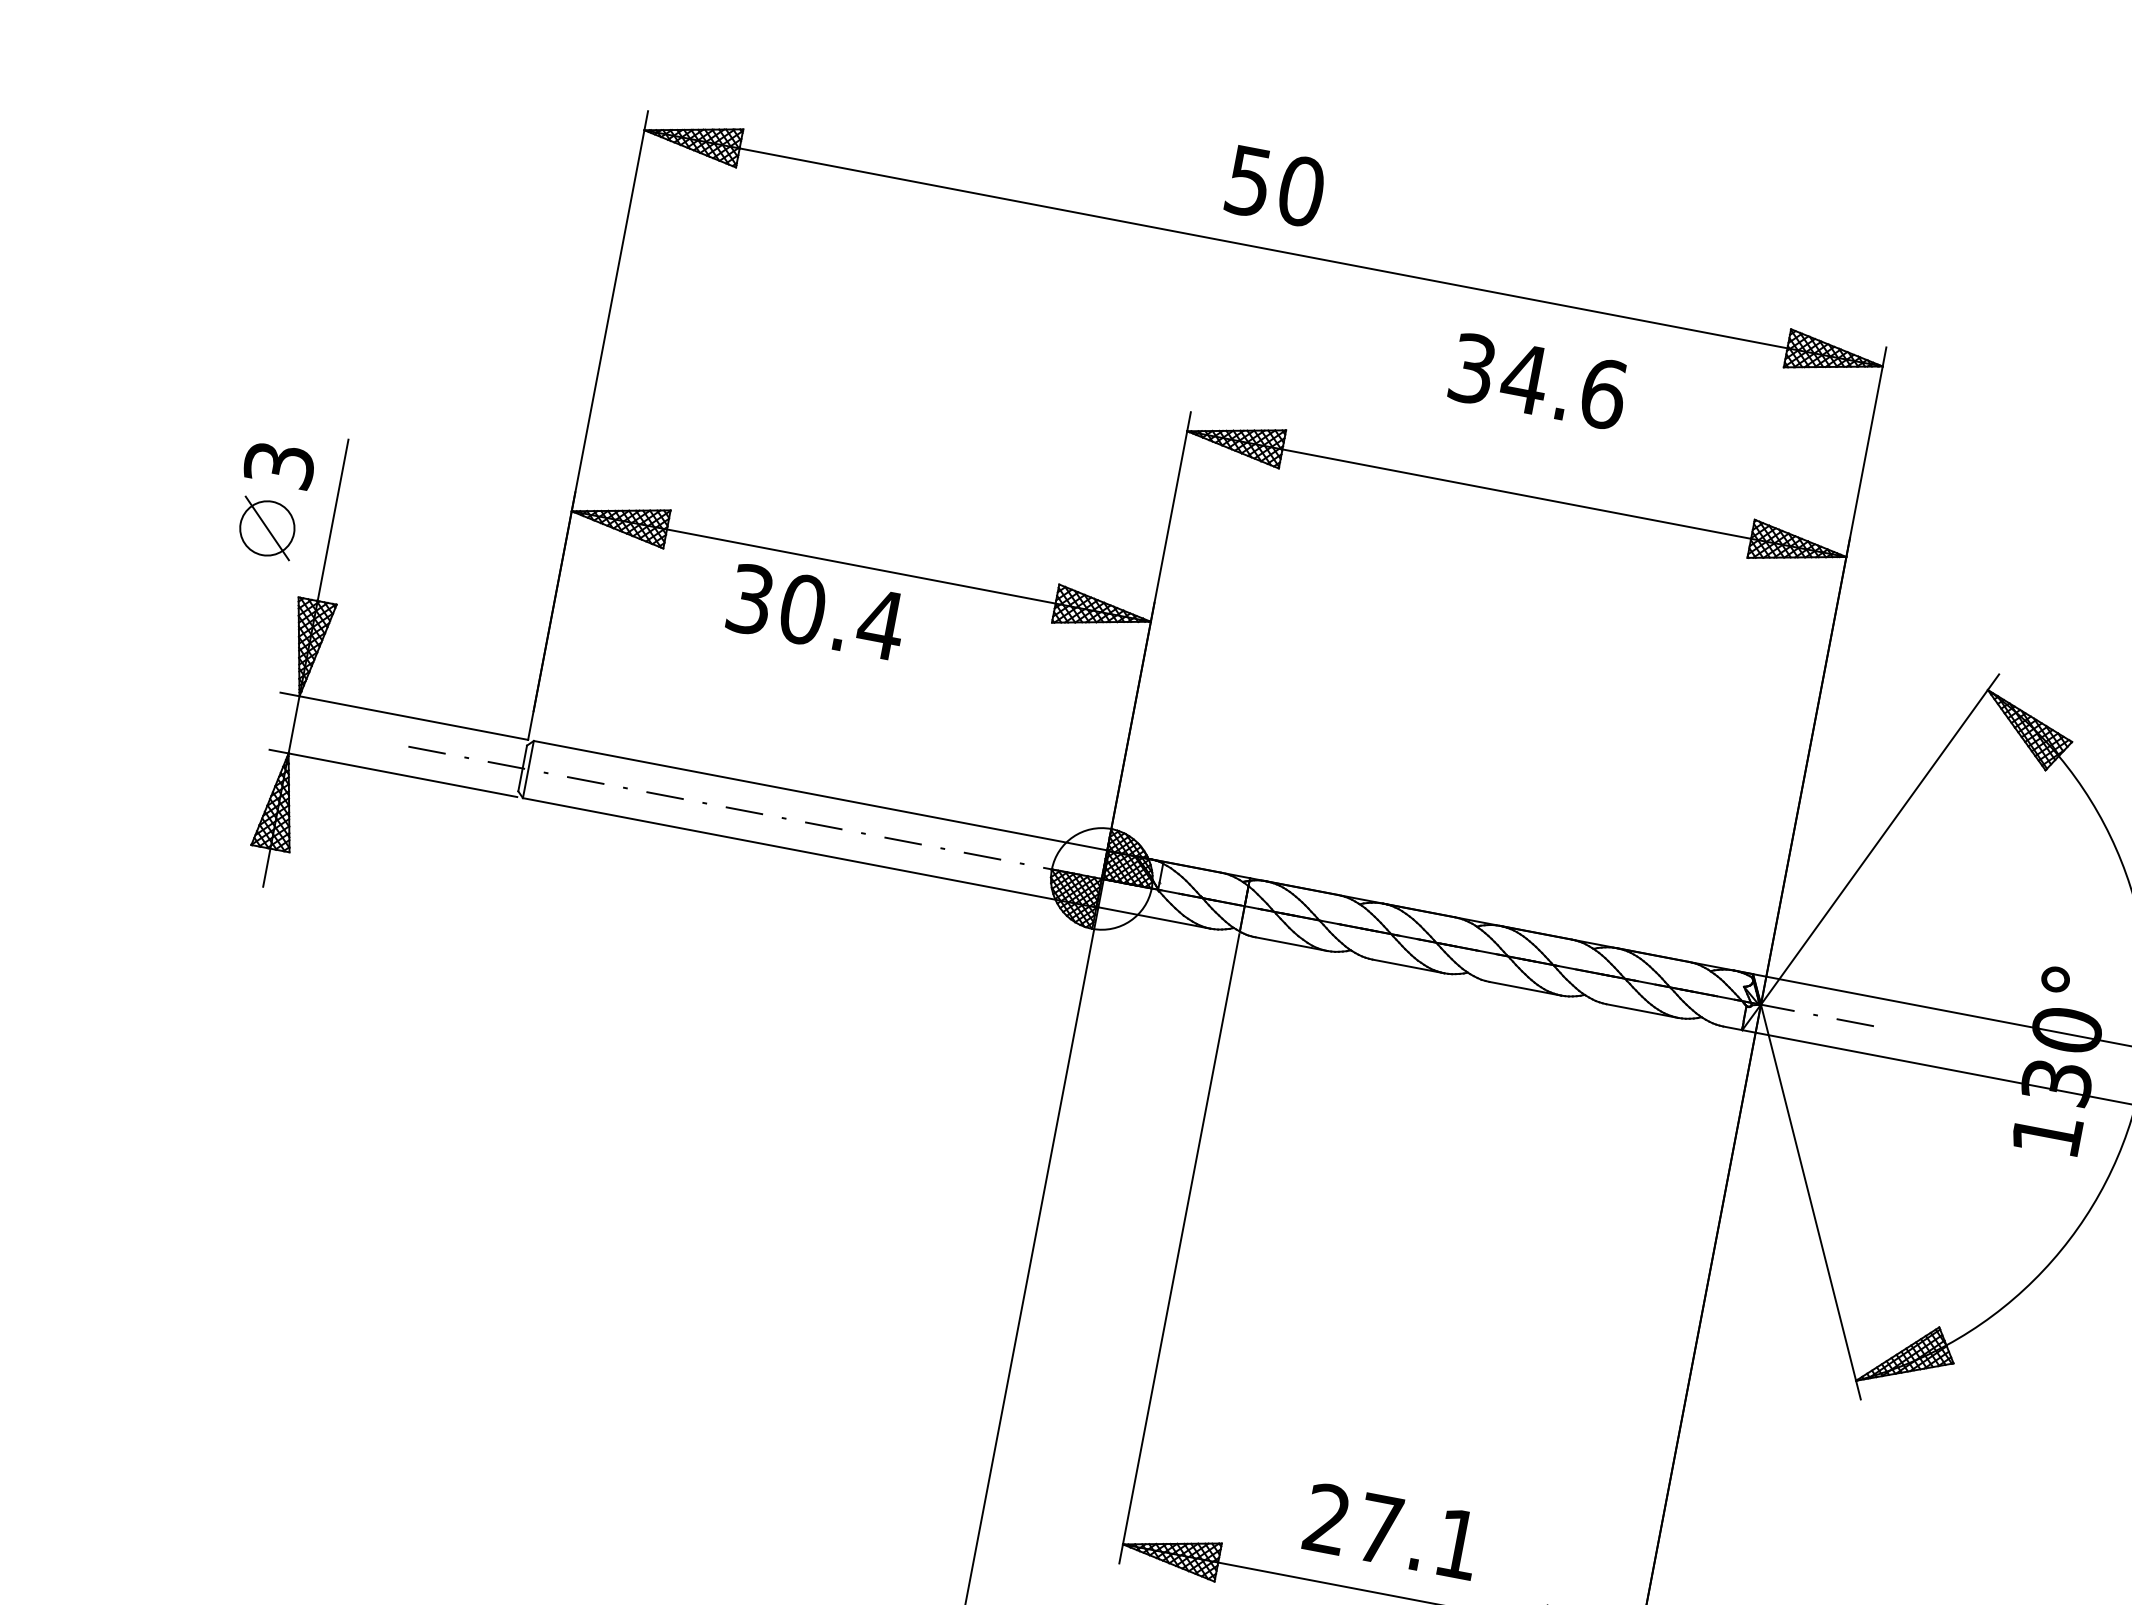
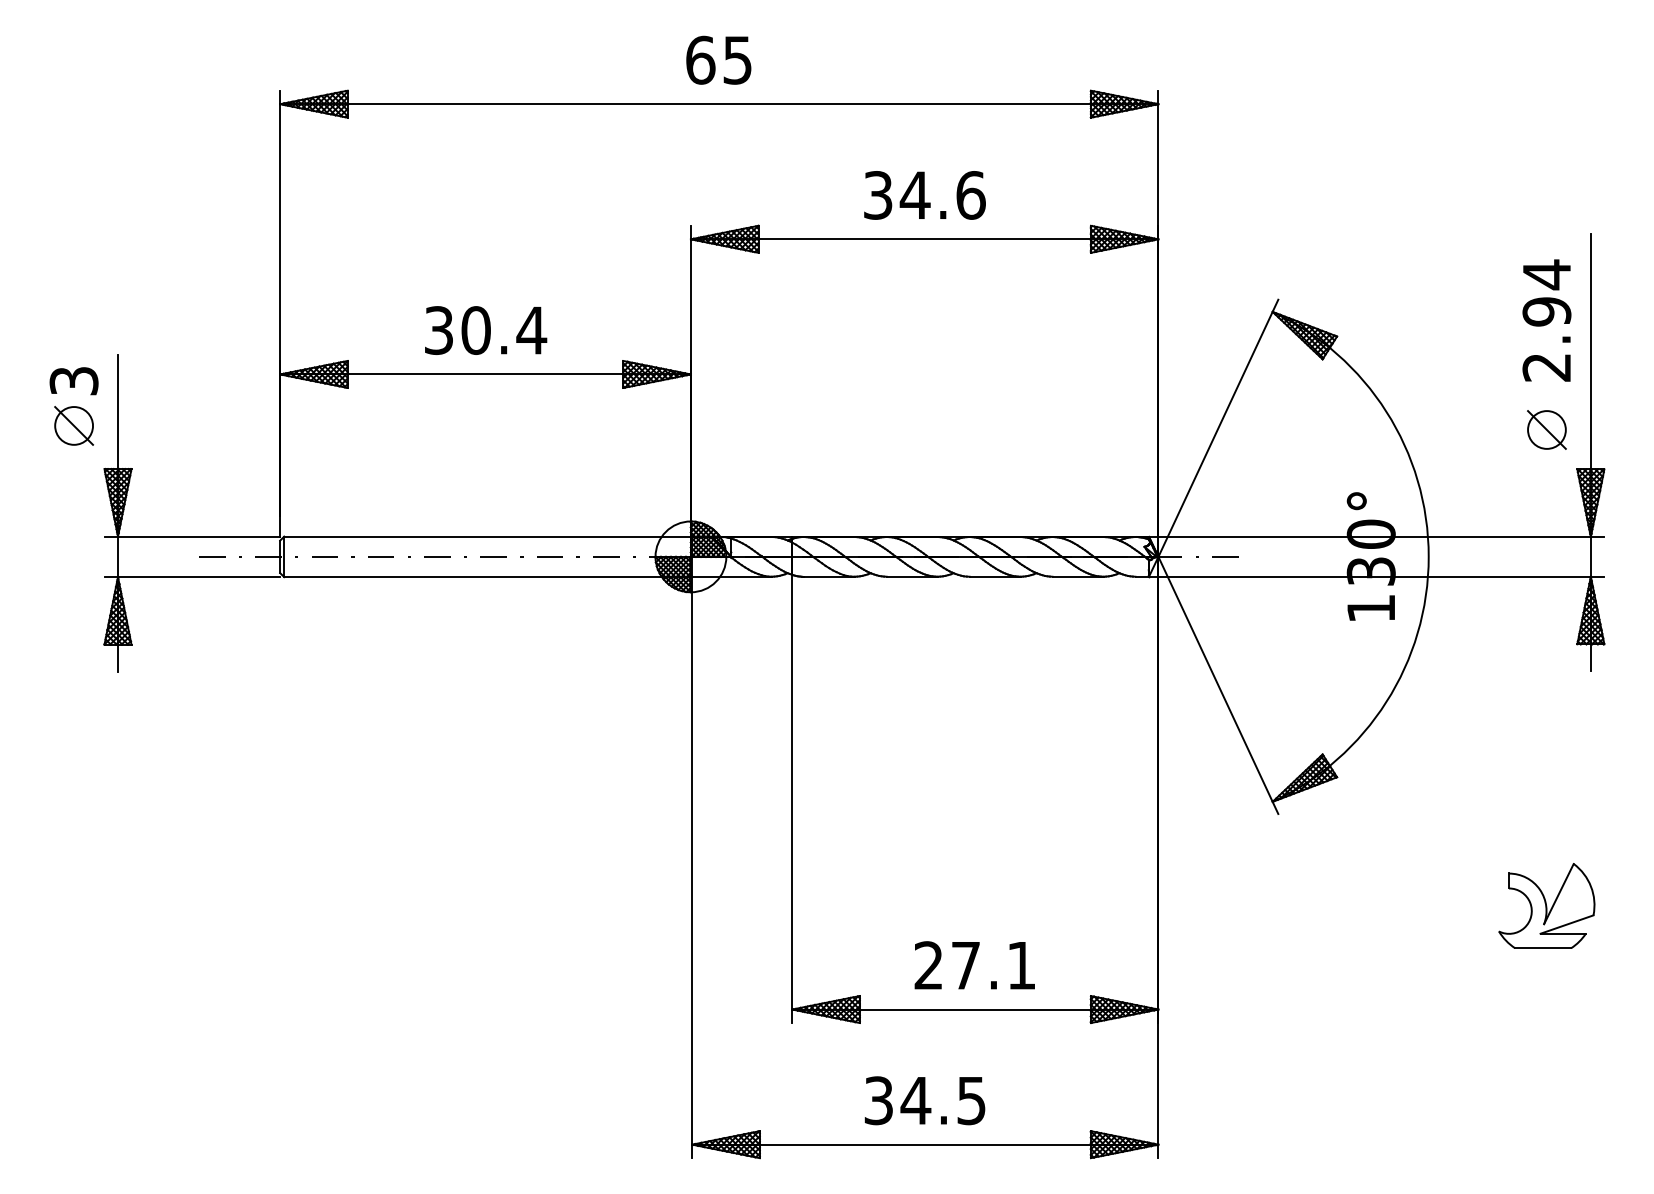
text: (1275, 185) -> (719, 59), 50 -> 65
text: (1537, 381) -> (924, 195), moved
text: (817, 612) -> (486, 330), moved

